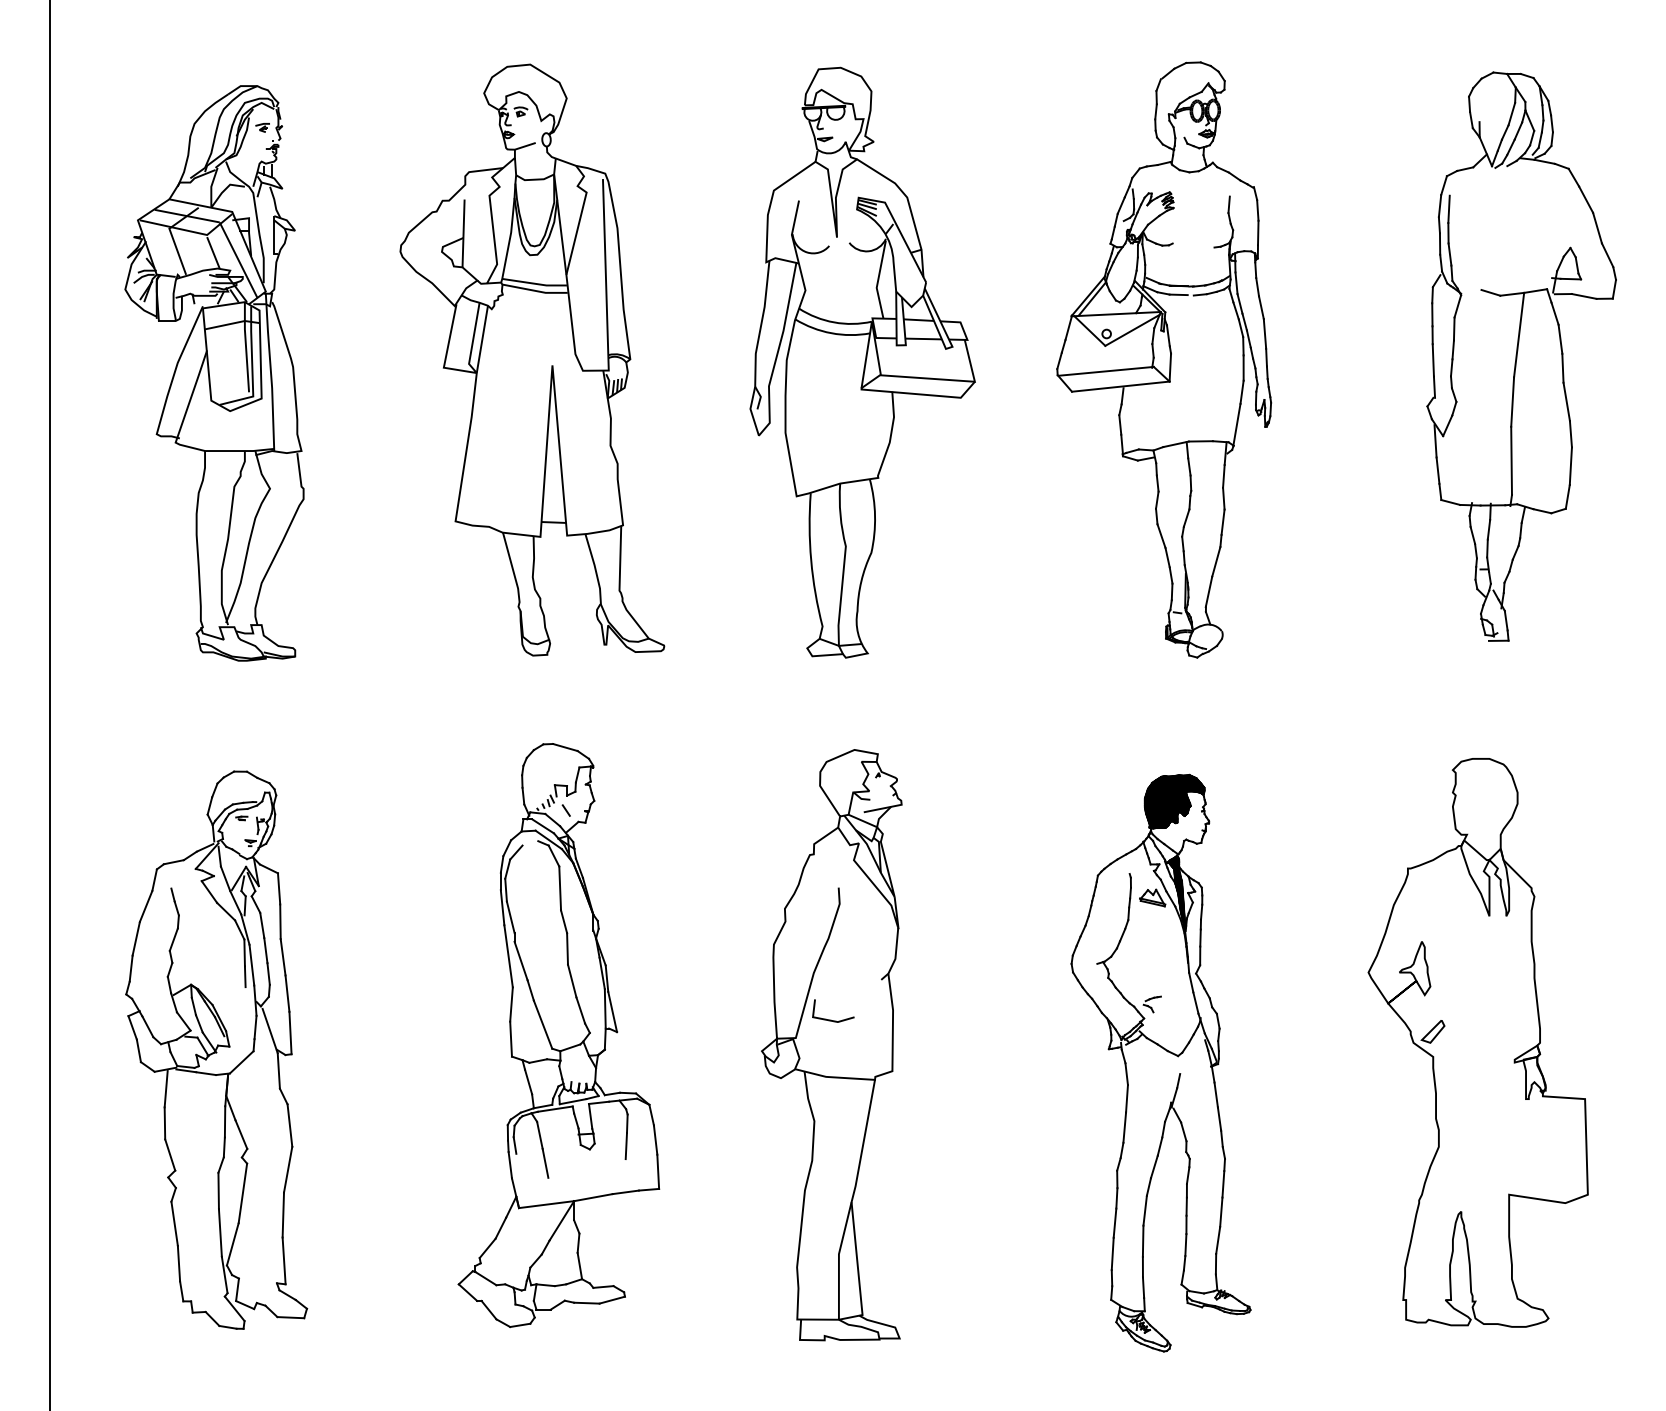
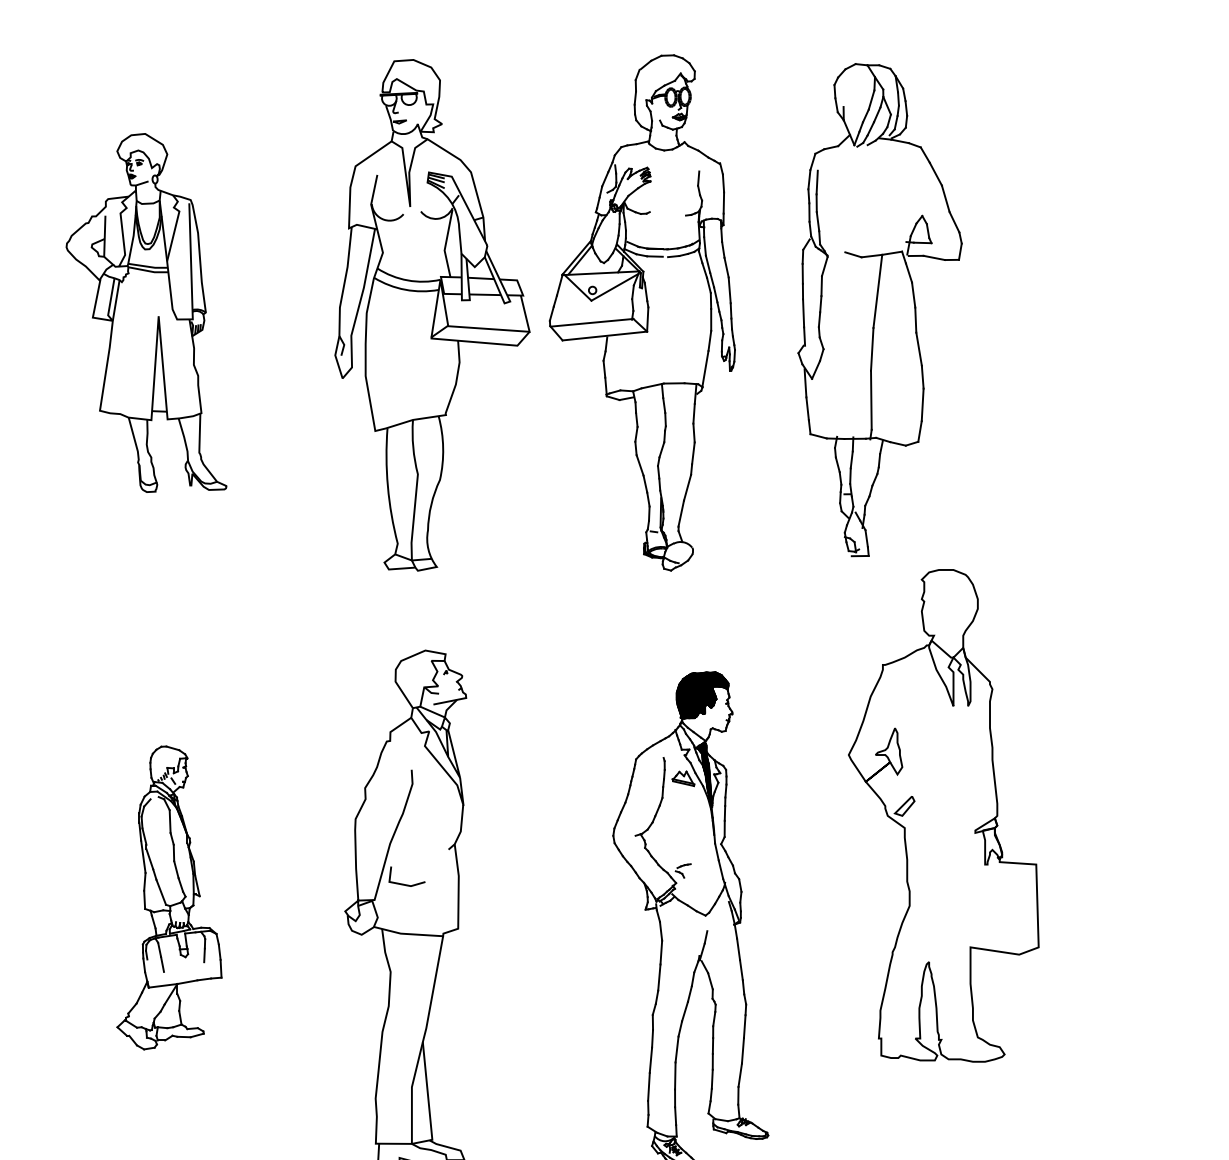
part: (1521, 356) -> (879, 309), moved
part: (532, 359) -> (146, 312), size x0.7
part: (1164, 359) -> (642, 312), moved
part: (558, 1035) -> (169, 897), size x0.6
part: (1477, 1042) -> (943, 815), moved

